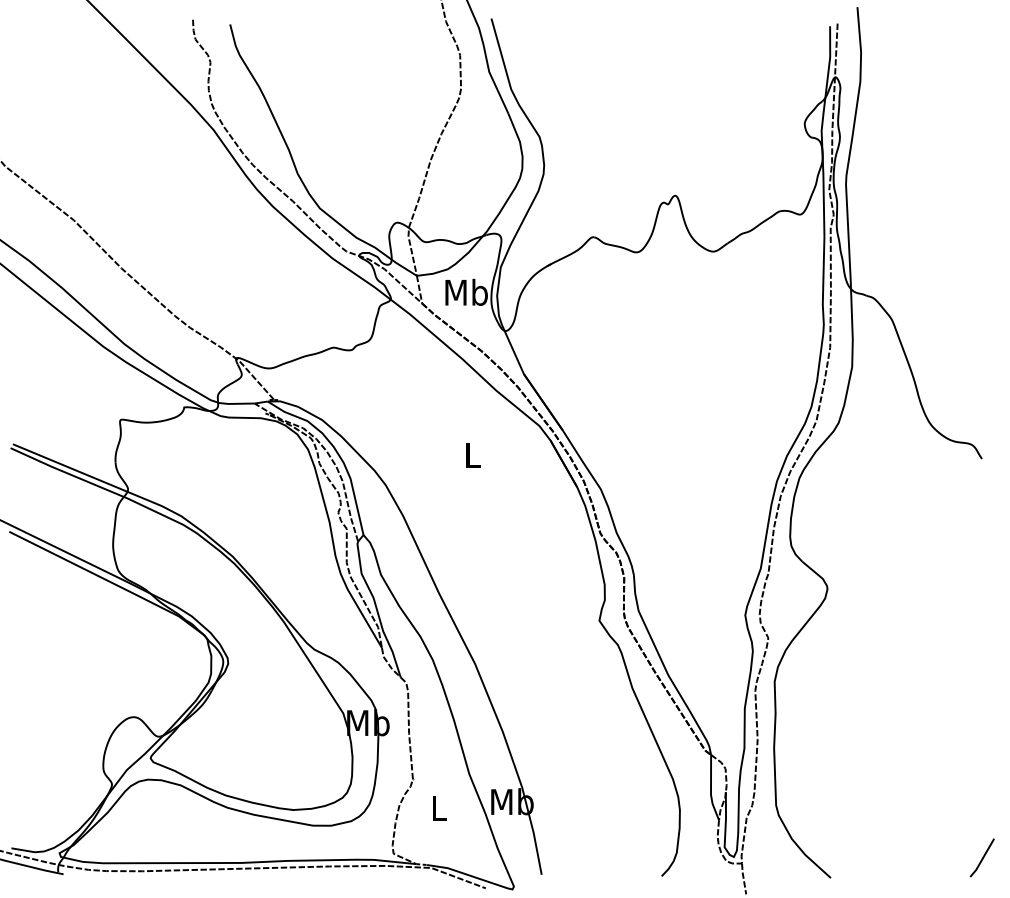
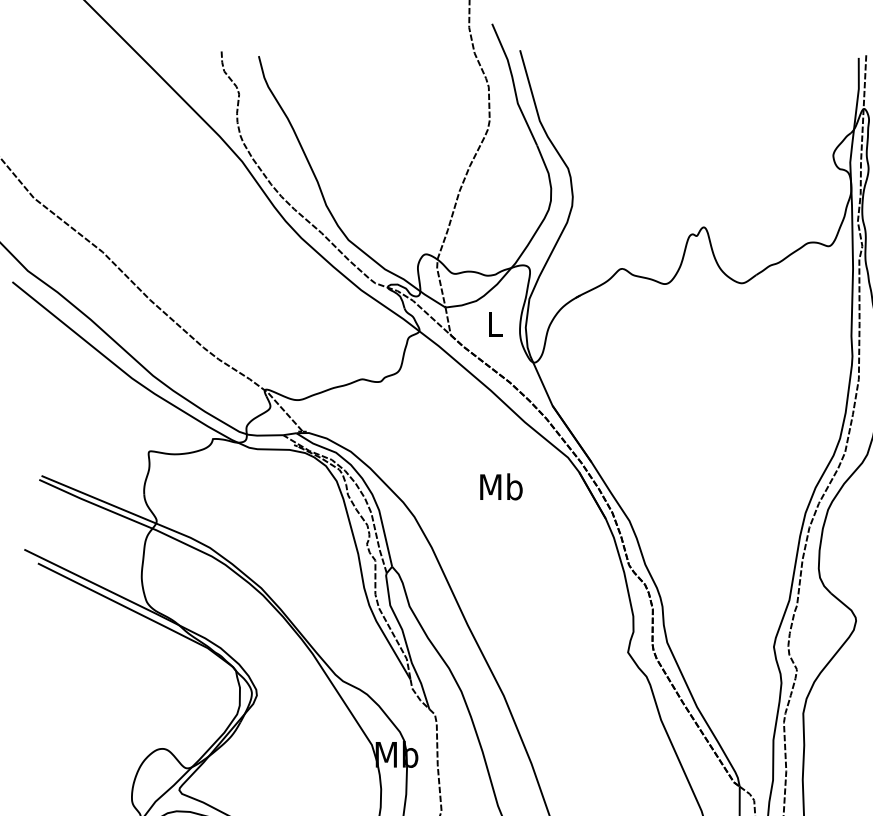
text: (466, 291) -> (495, 323), Mb -> L
text: (472, 454) -> (501, 486), L -> Mb

